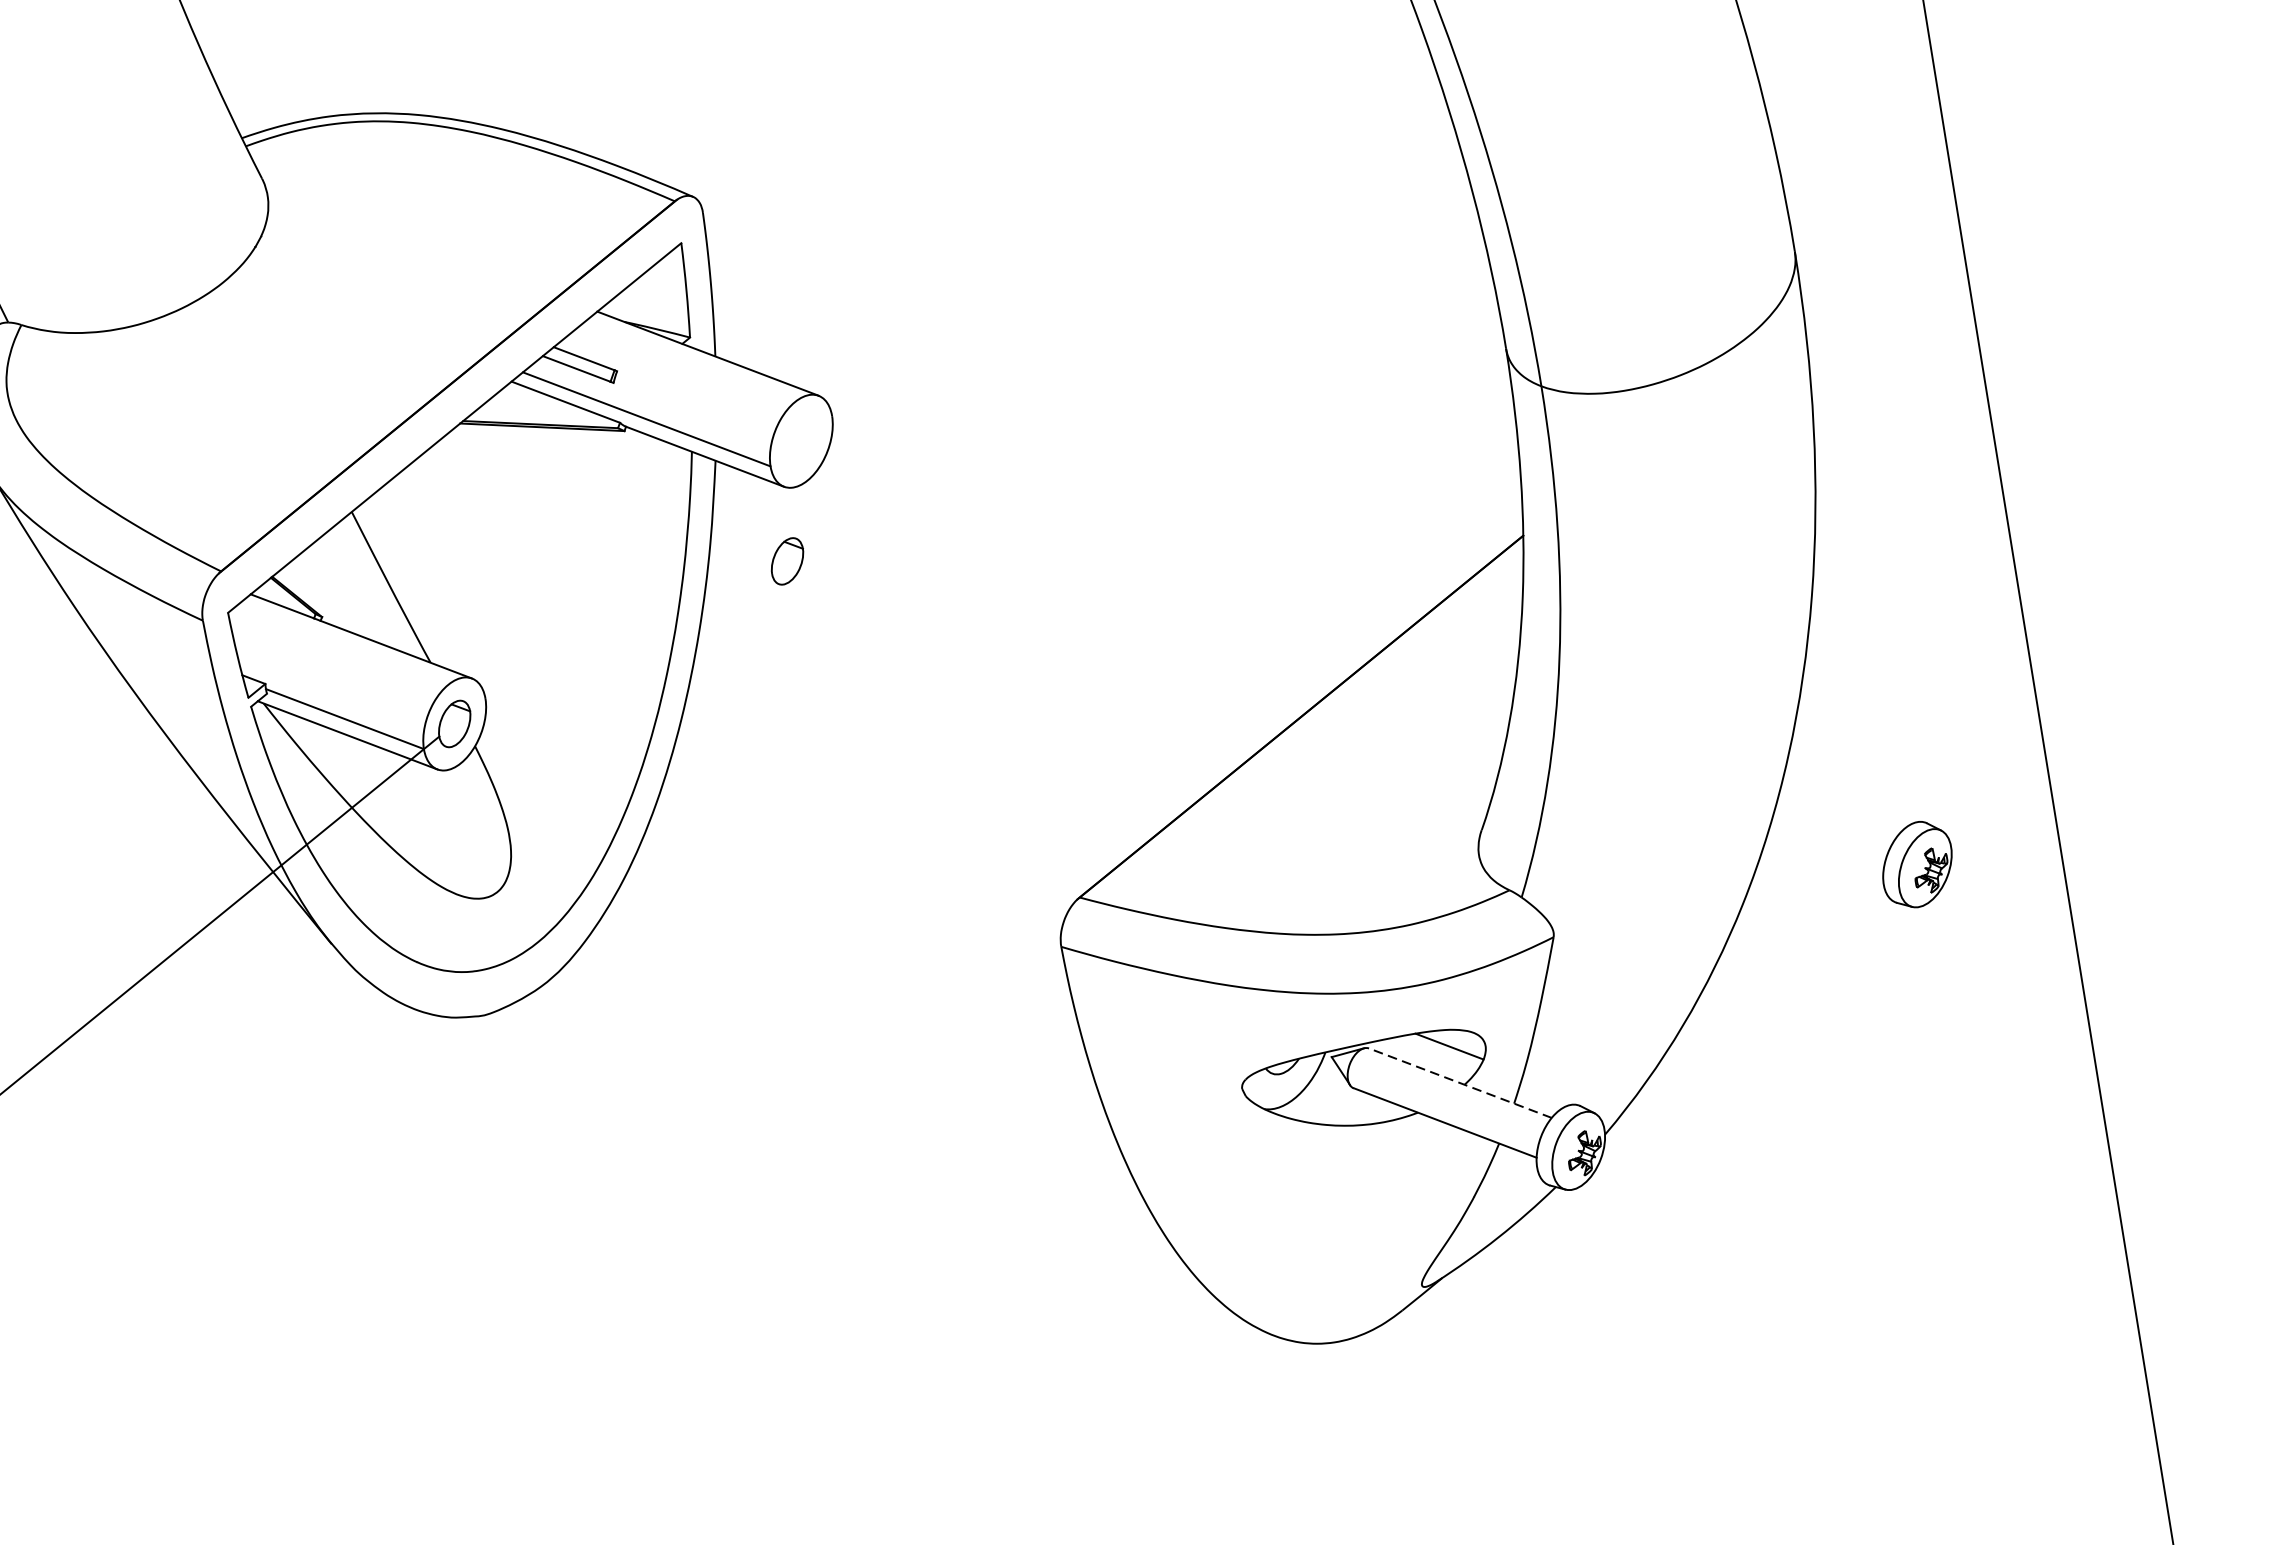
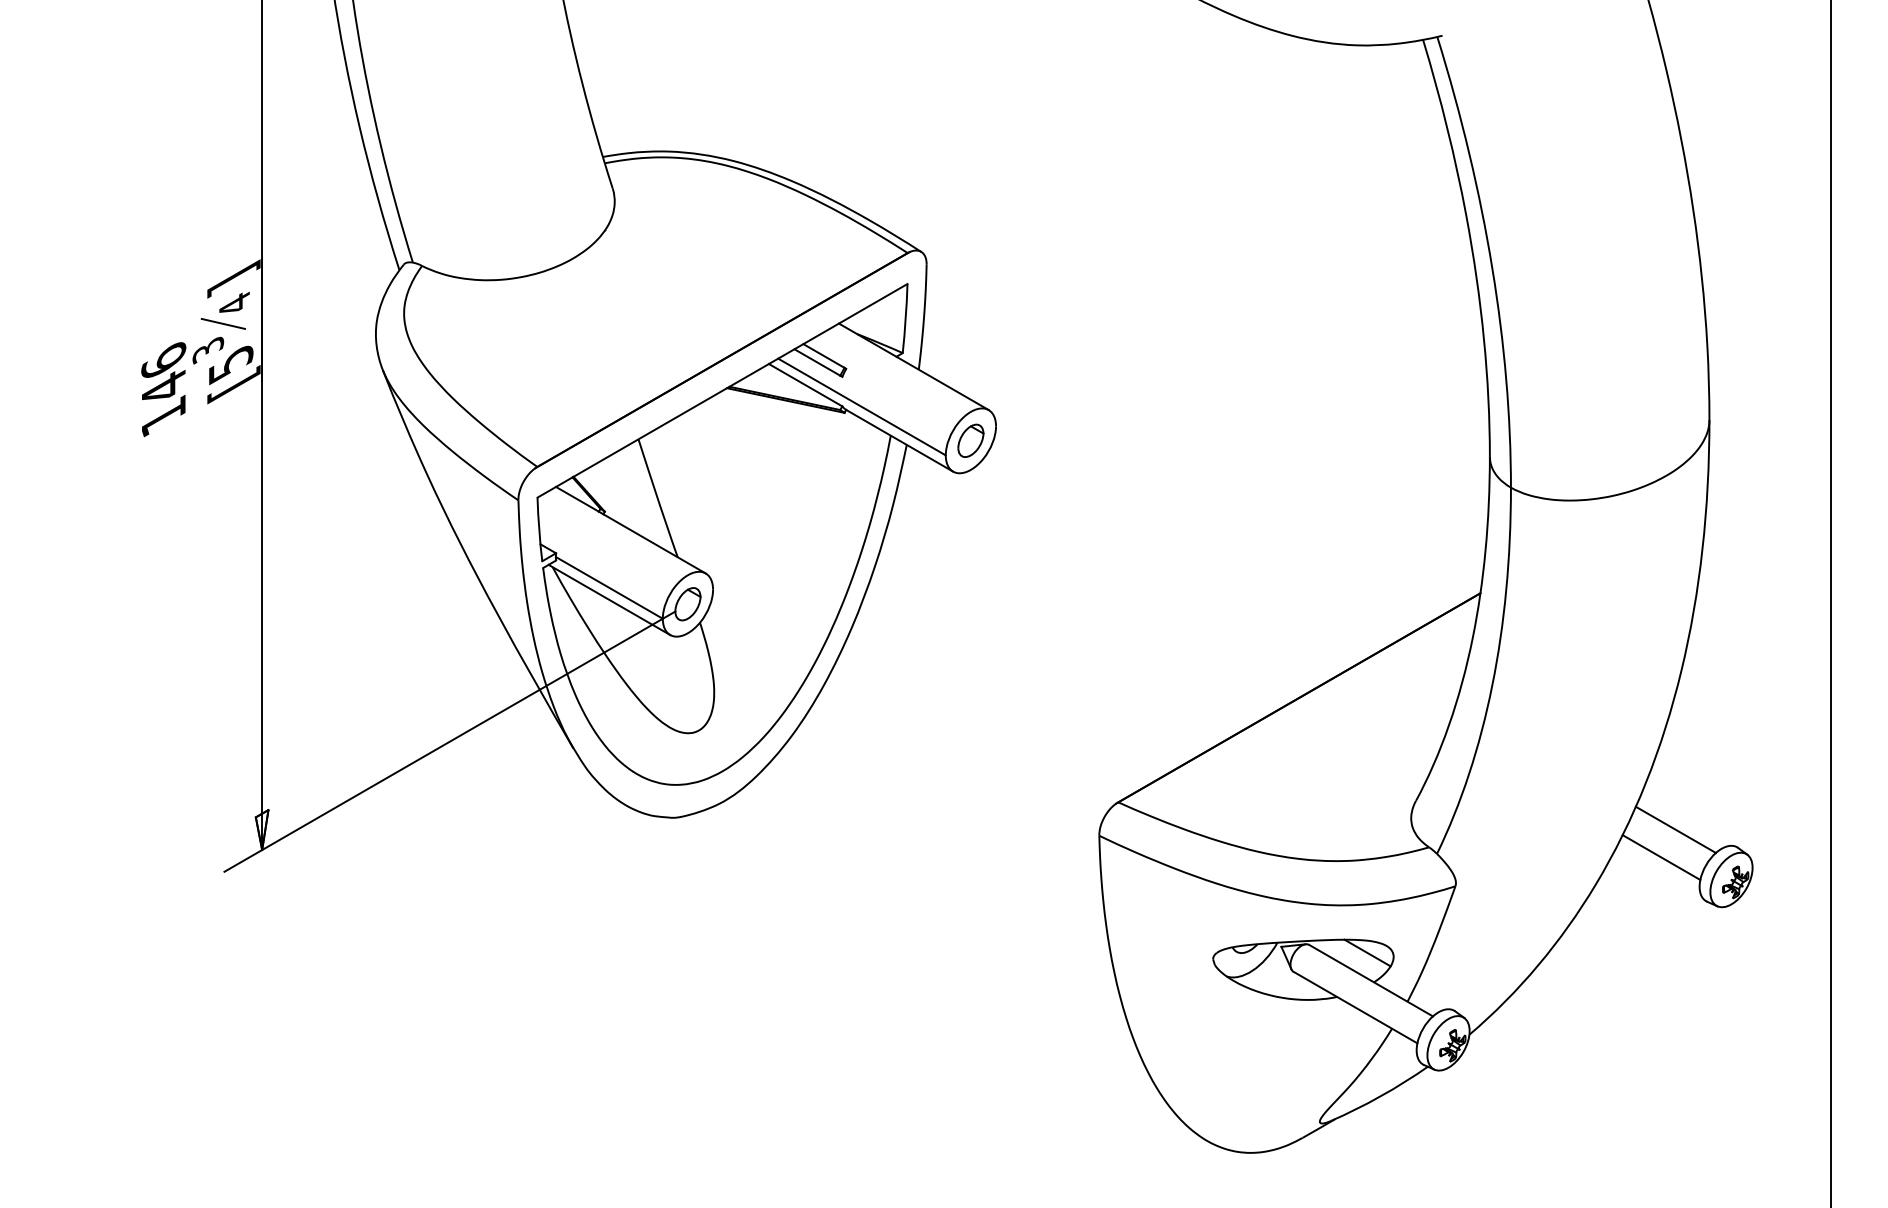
part: (786, 560) -> (970, 440), moved
line: (1838, 812) -> (1675, 829), added
line: (1825, 853) -> (1661, 857), added
line: (1459, 1083) -> (1370, 980), dashed -> solid

